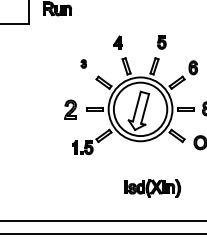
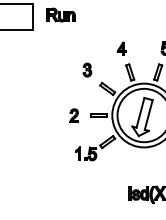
part: (83, 63) -> (87, 69), size x1.67
part: (70, 109) -> (74, 115), size x0.71

